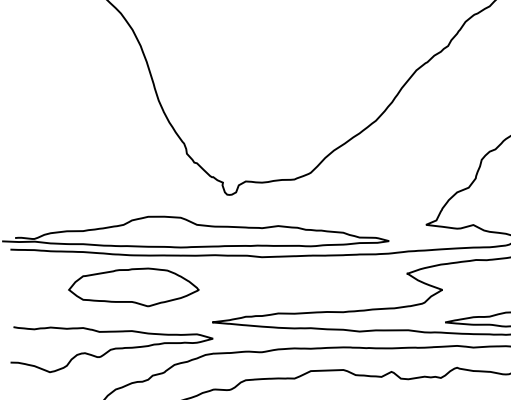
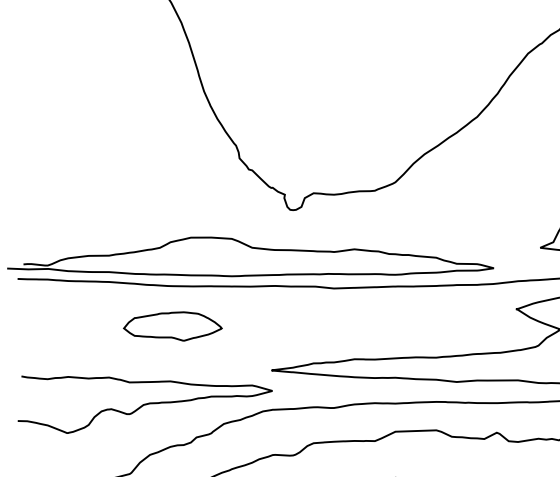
part: (133, 287) -> (172, 326), size x0.6

